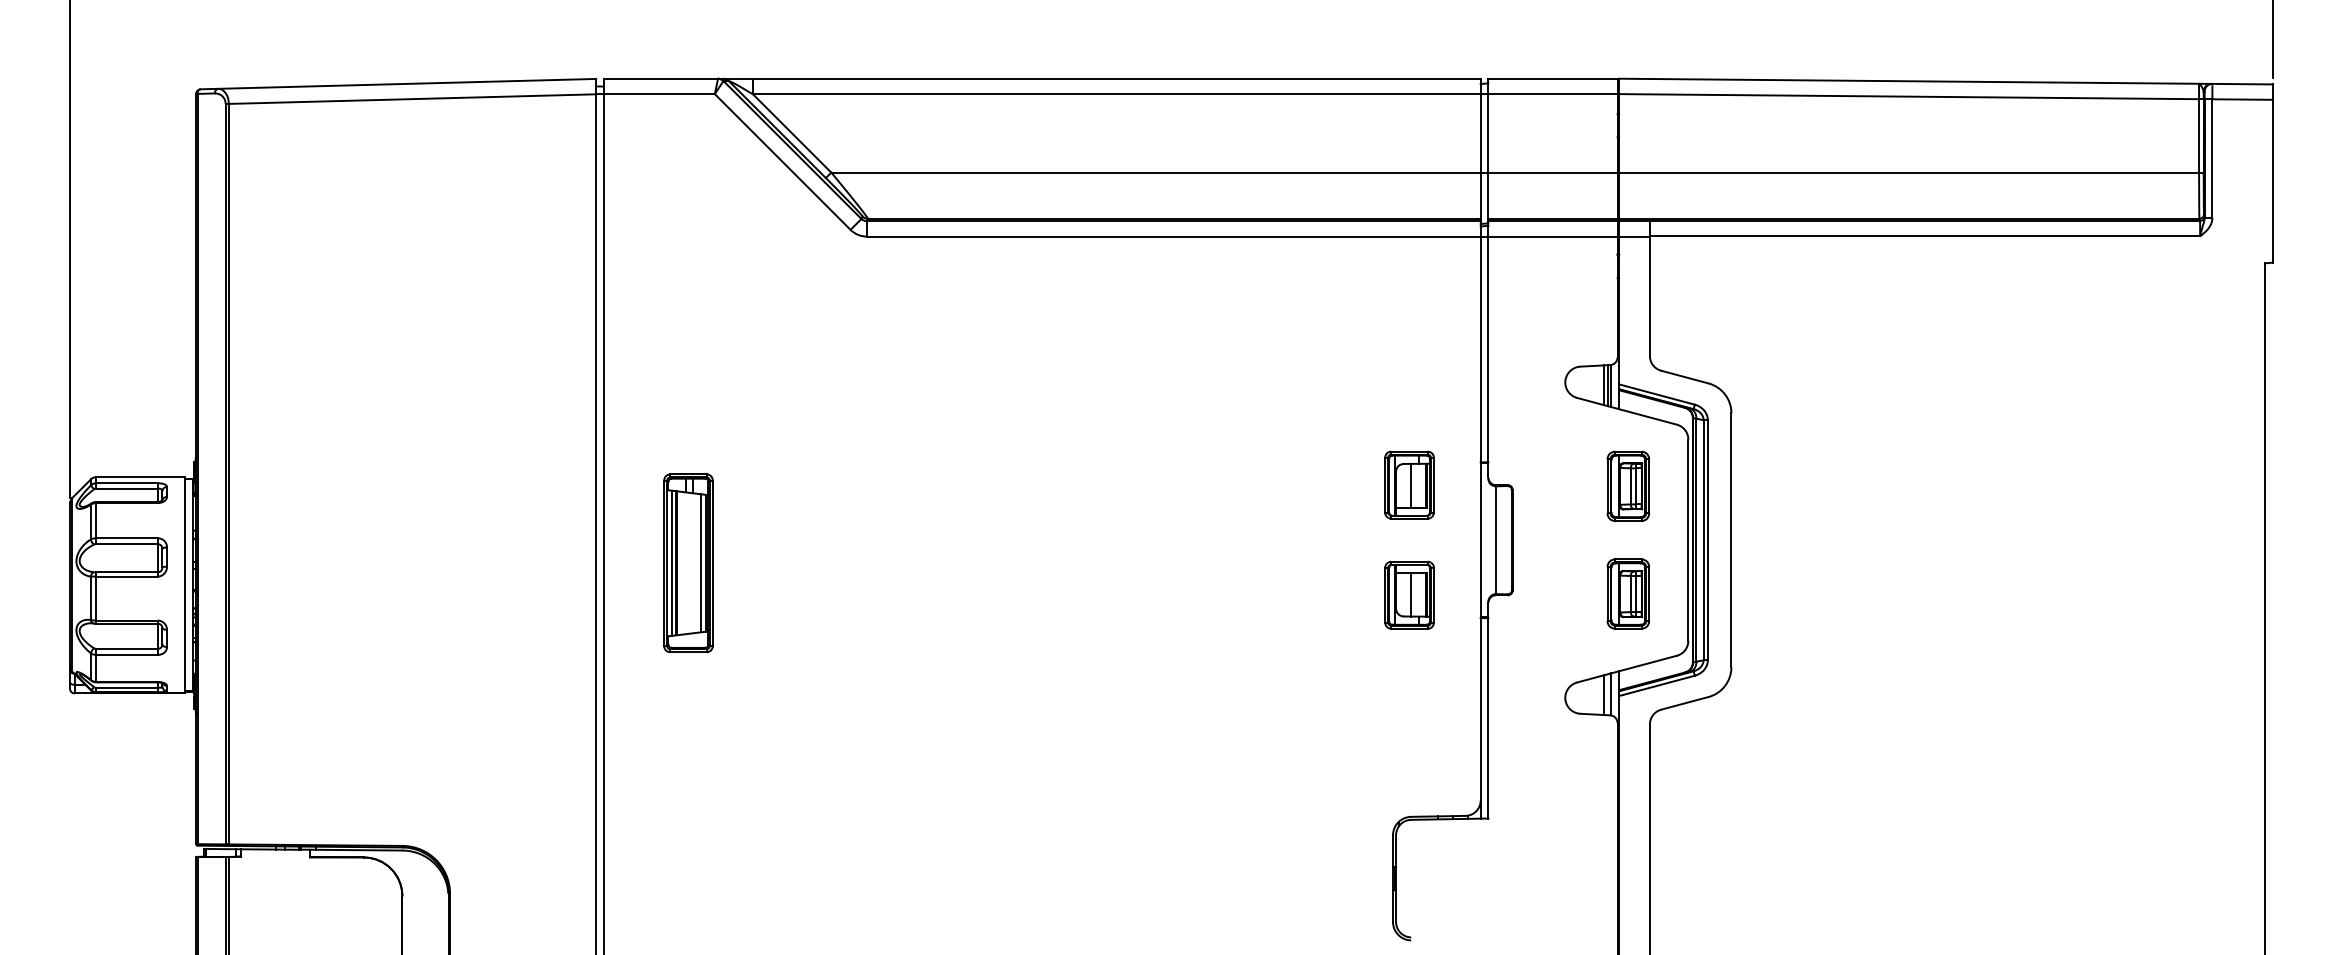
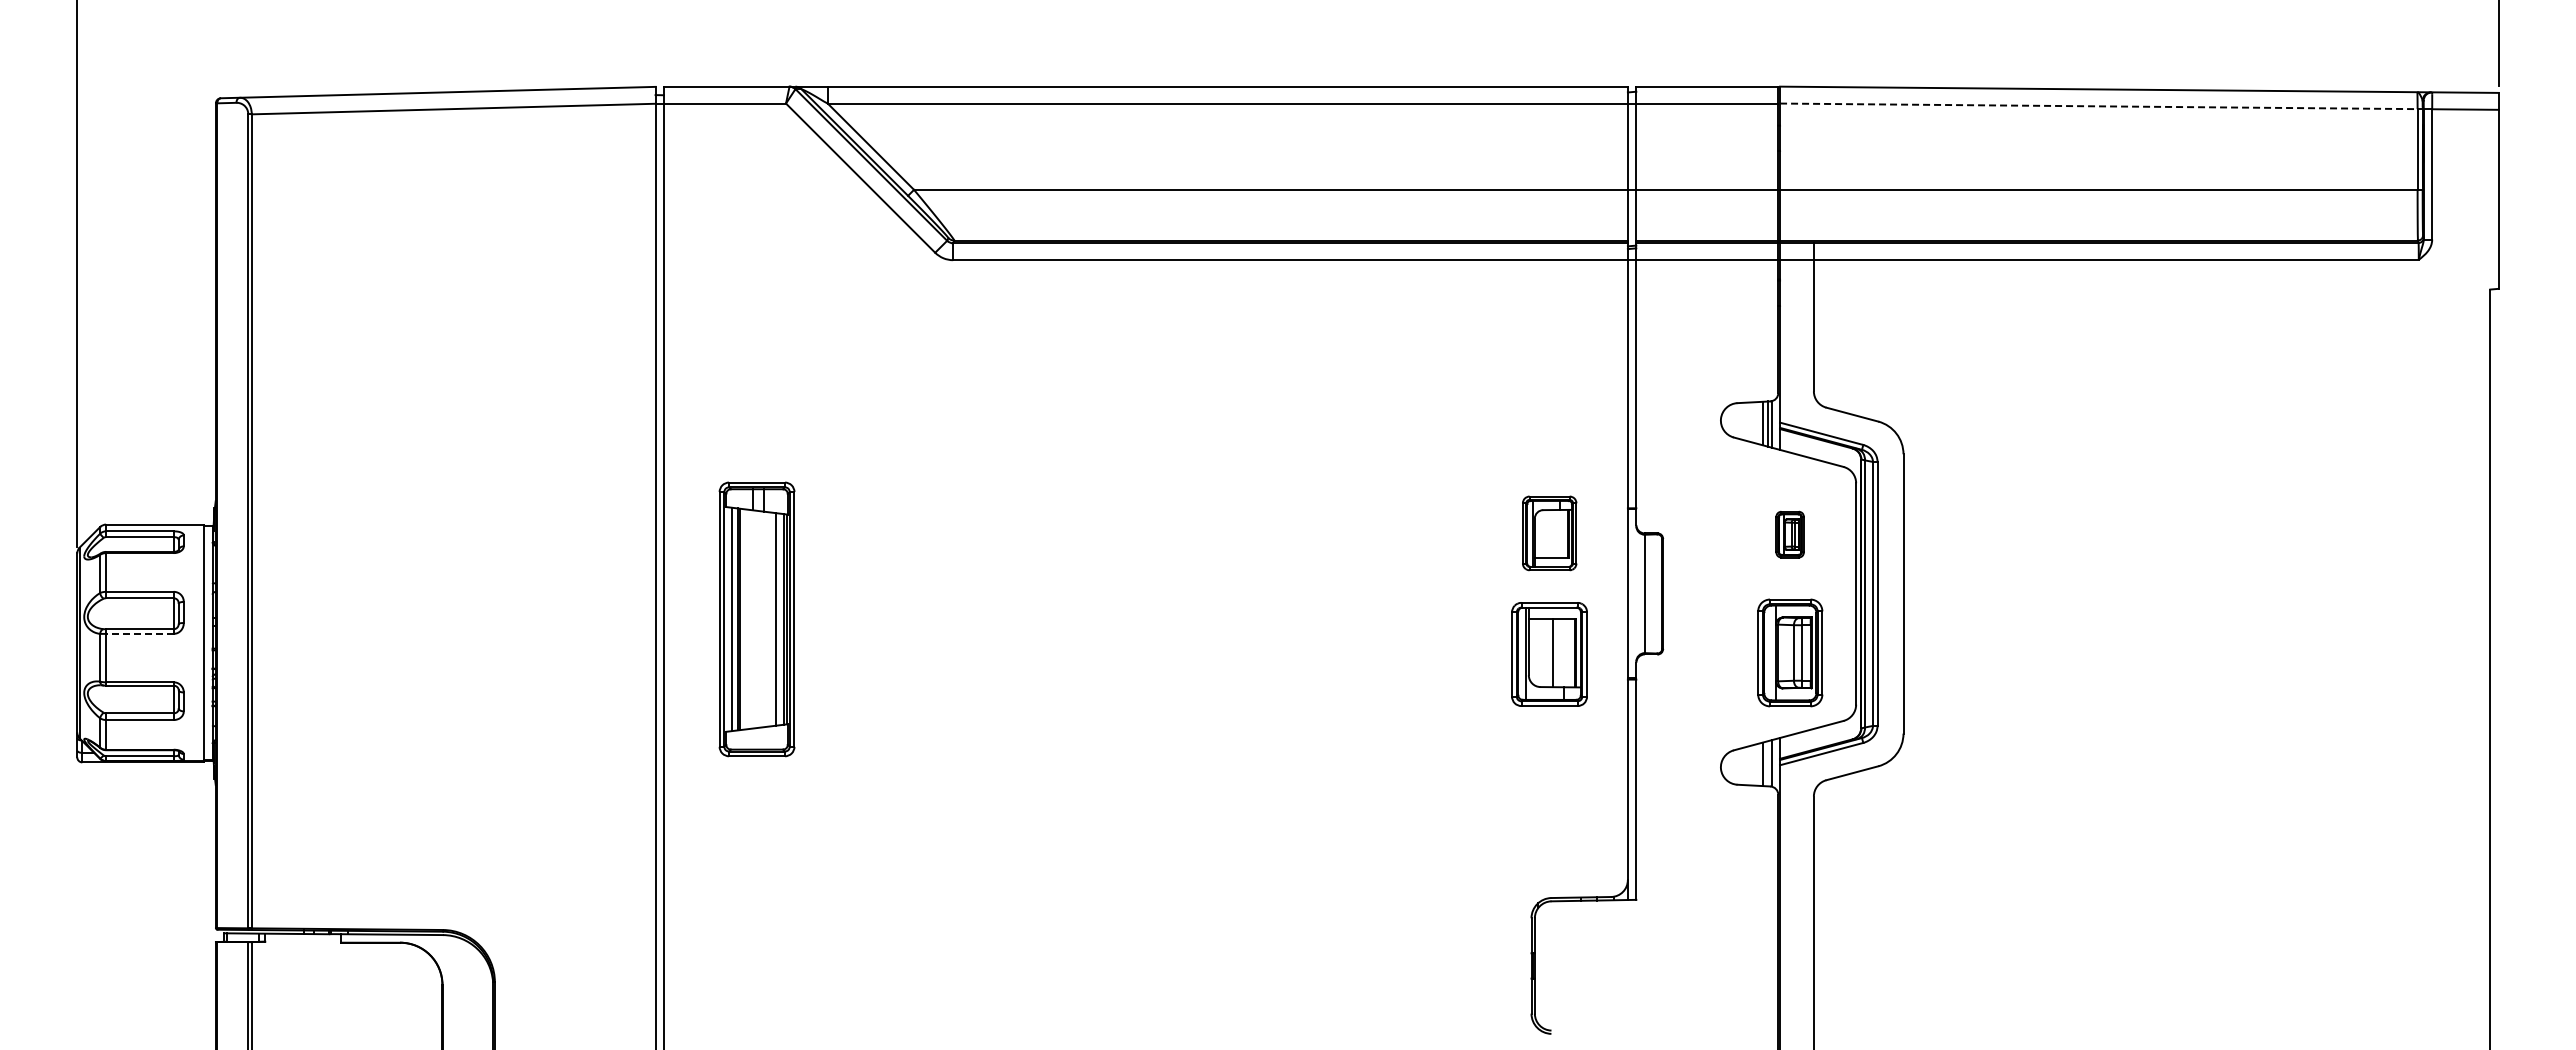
line: (1908, 96) -> (2098, 106), solid -> dashed
line: (1411, 486) -> (1551, 534), removed
part: (1627, 486) -> (1789, 534), size x0.6
part: (687, 562) -> (756, 618), size x1.4
line: (126, 576) -> (139, 633), solid -> dashed
part: (1627, 594) -> (1789, 653), size x1.4
part: (1409, 595) -> (1549, 654), size x1.4

